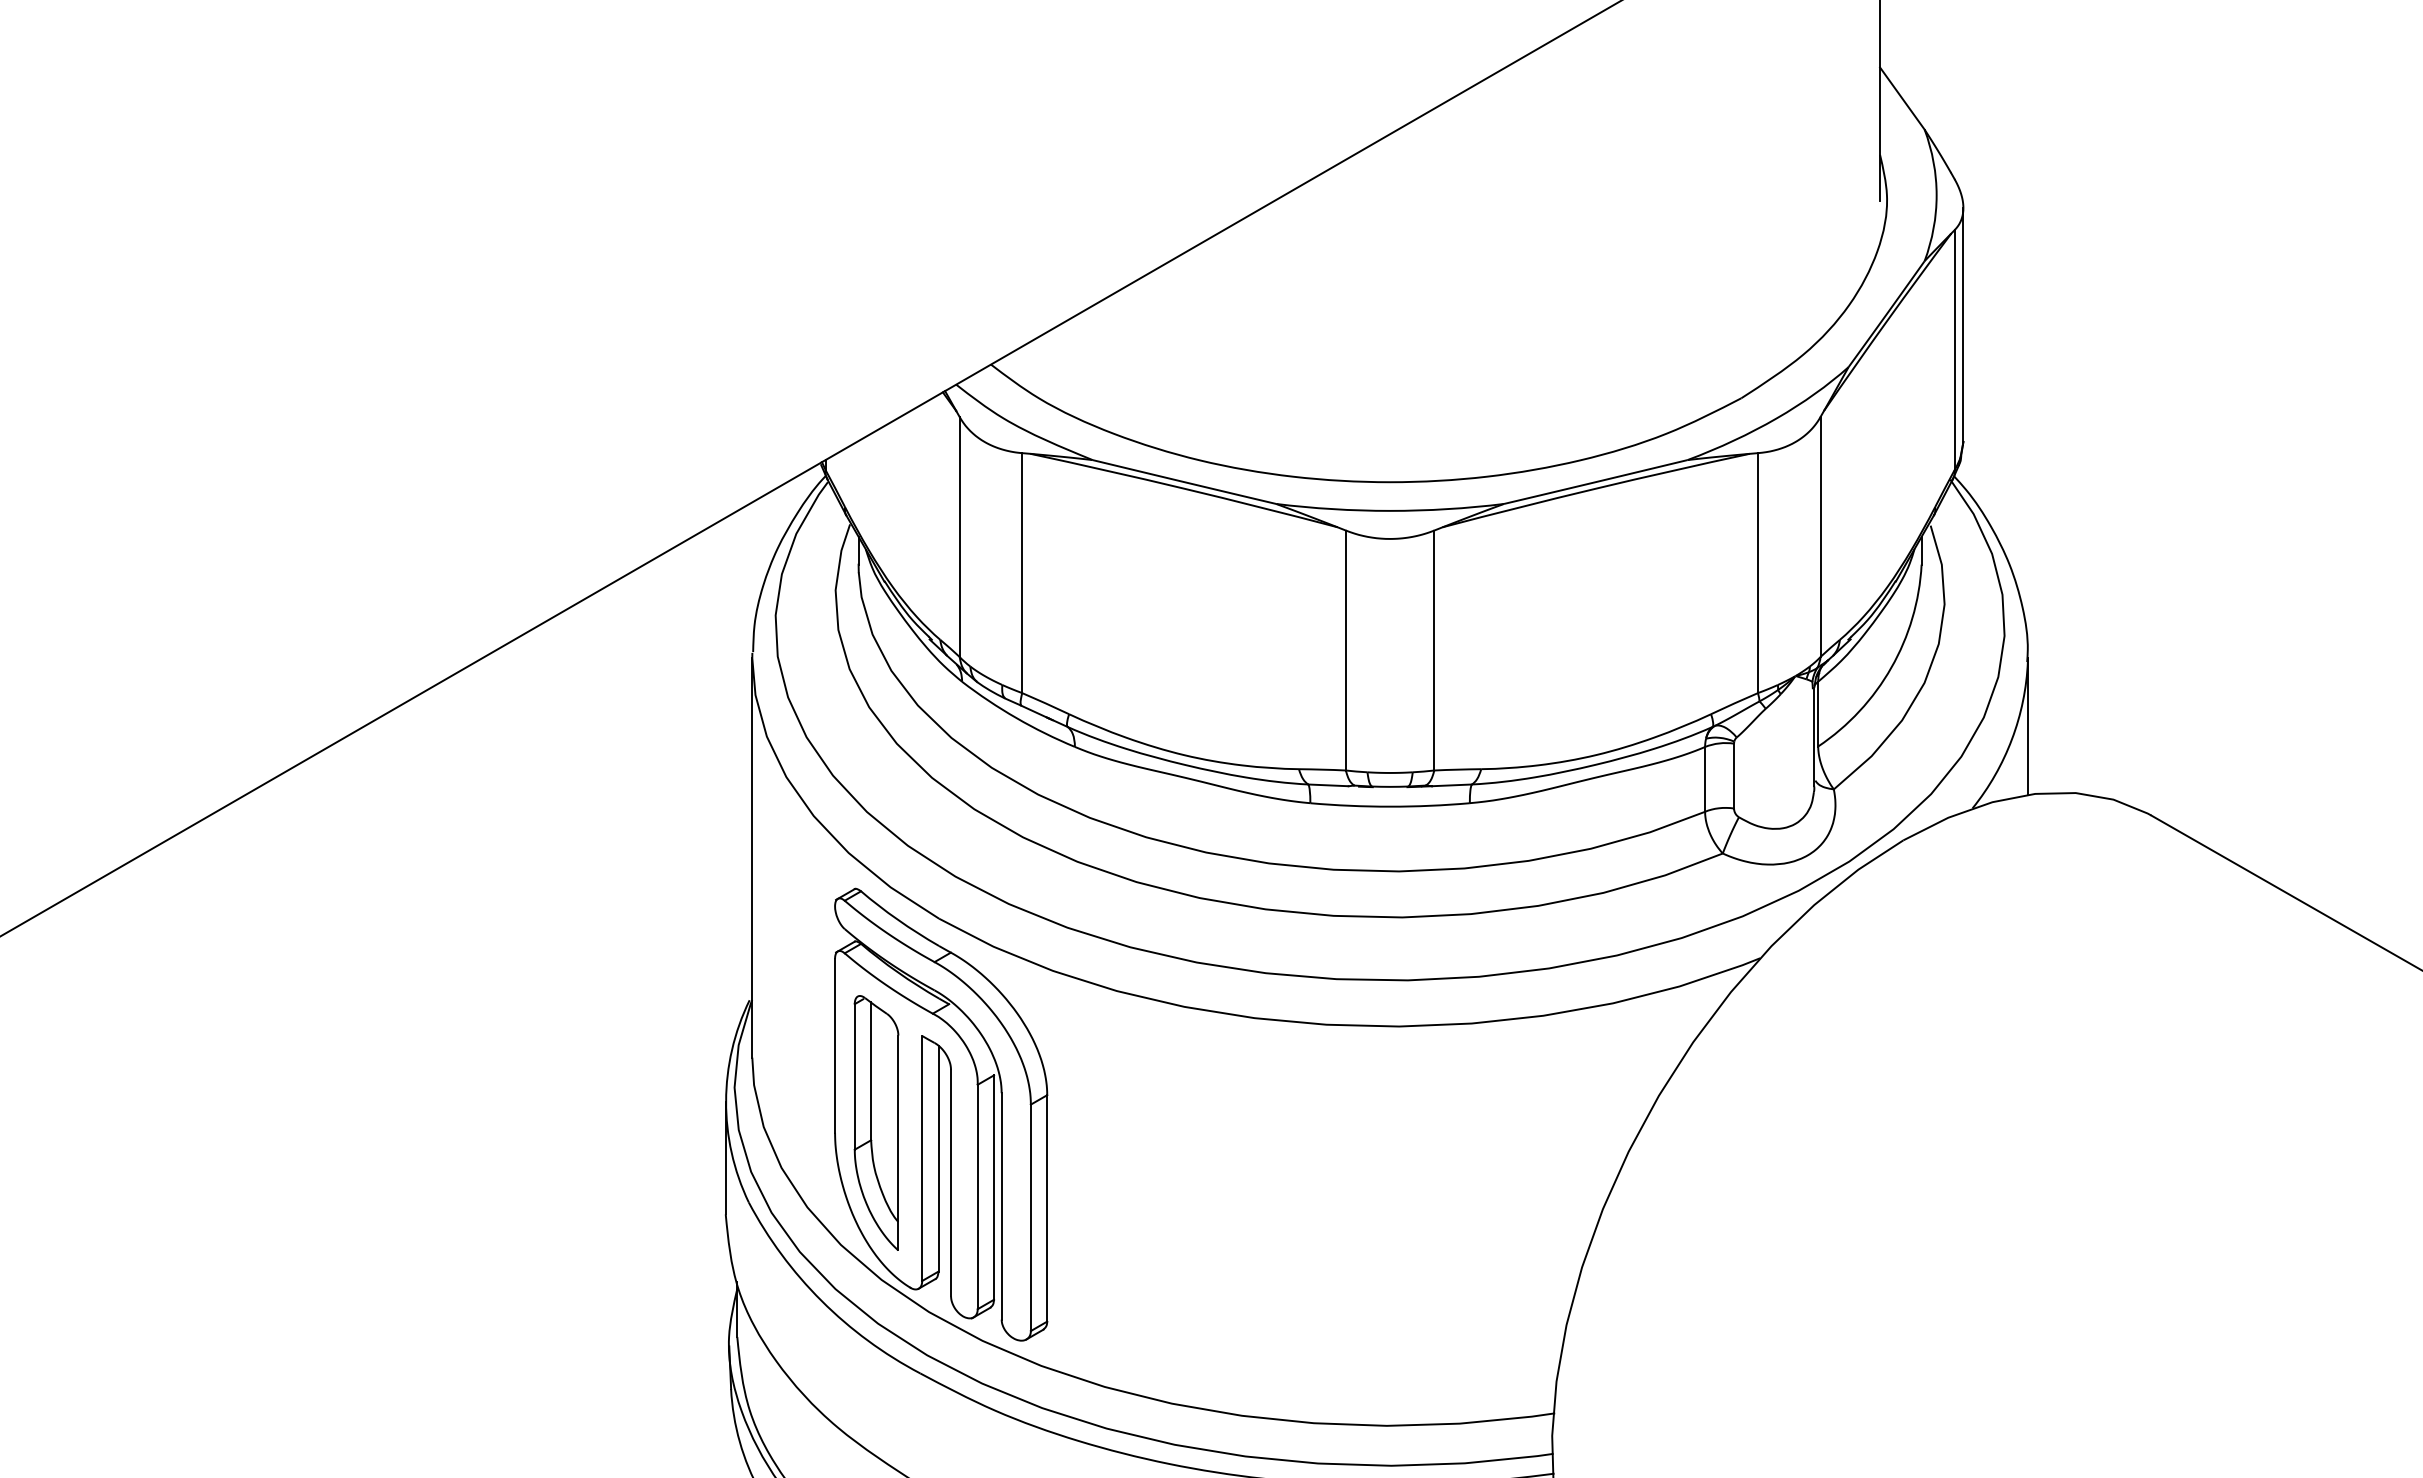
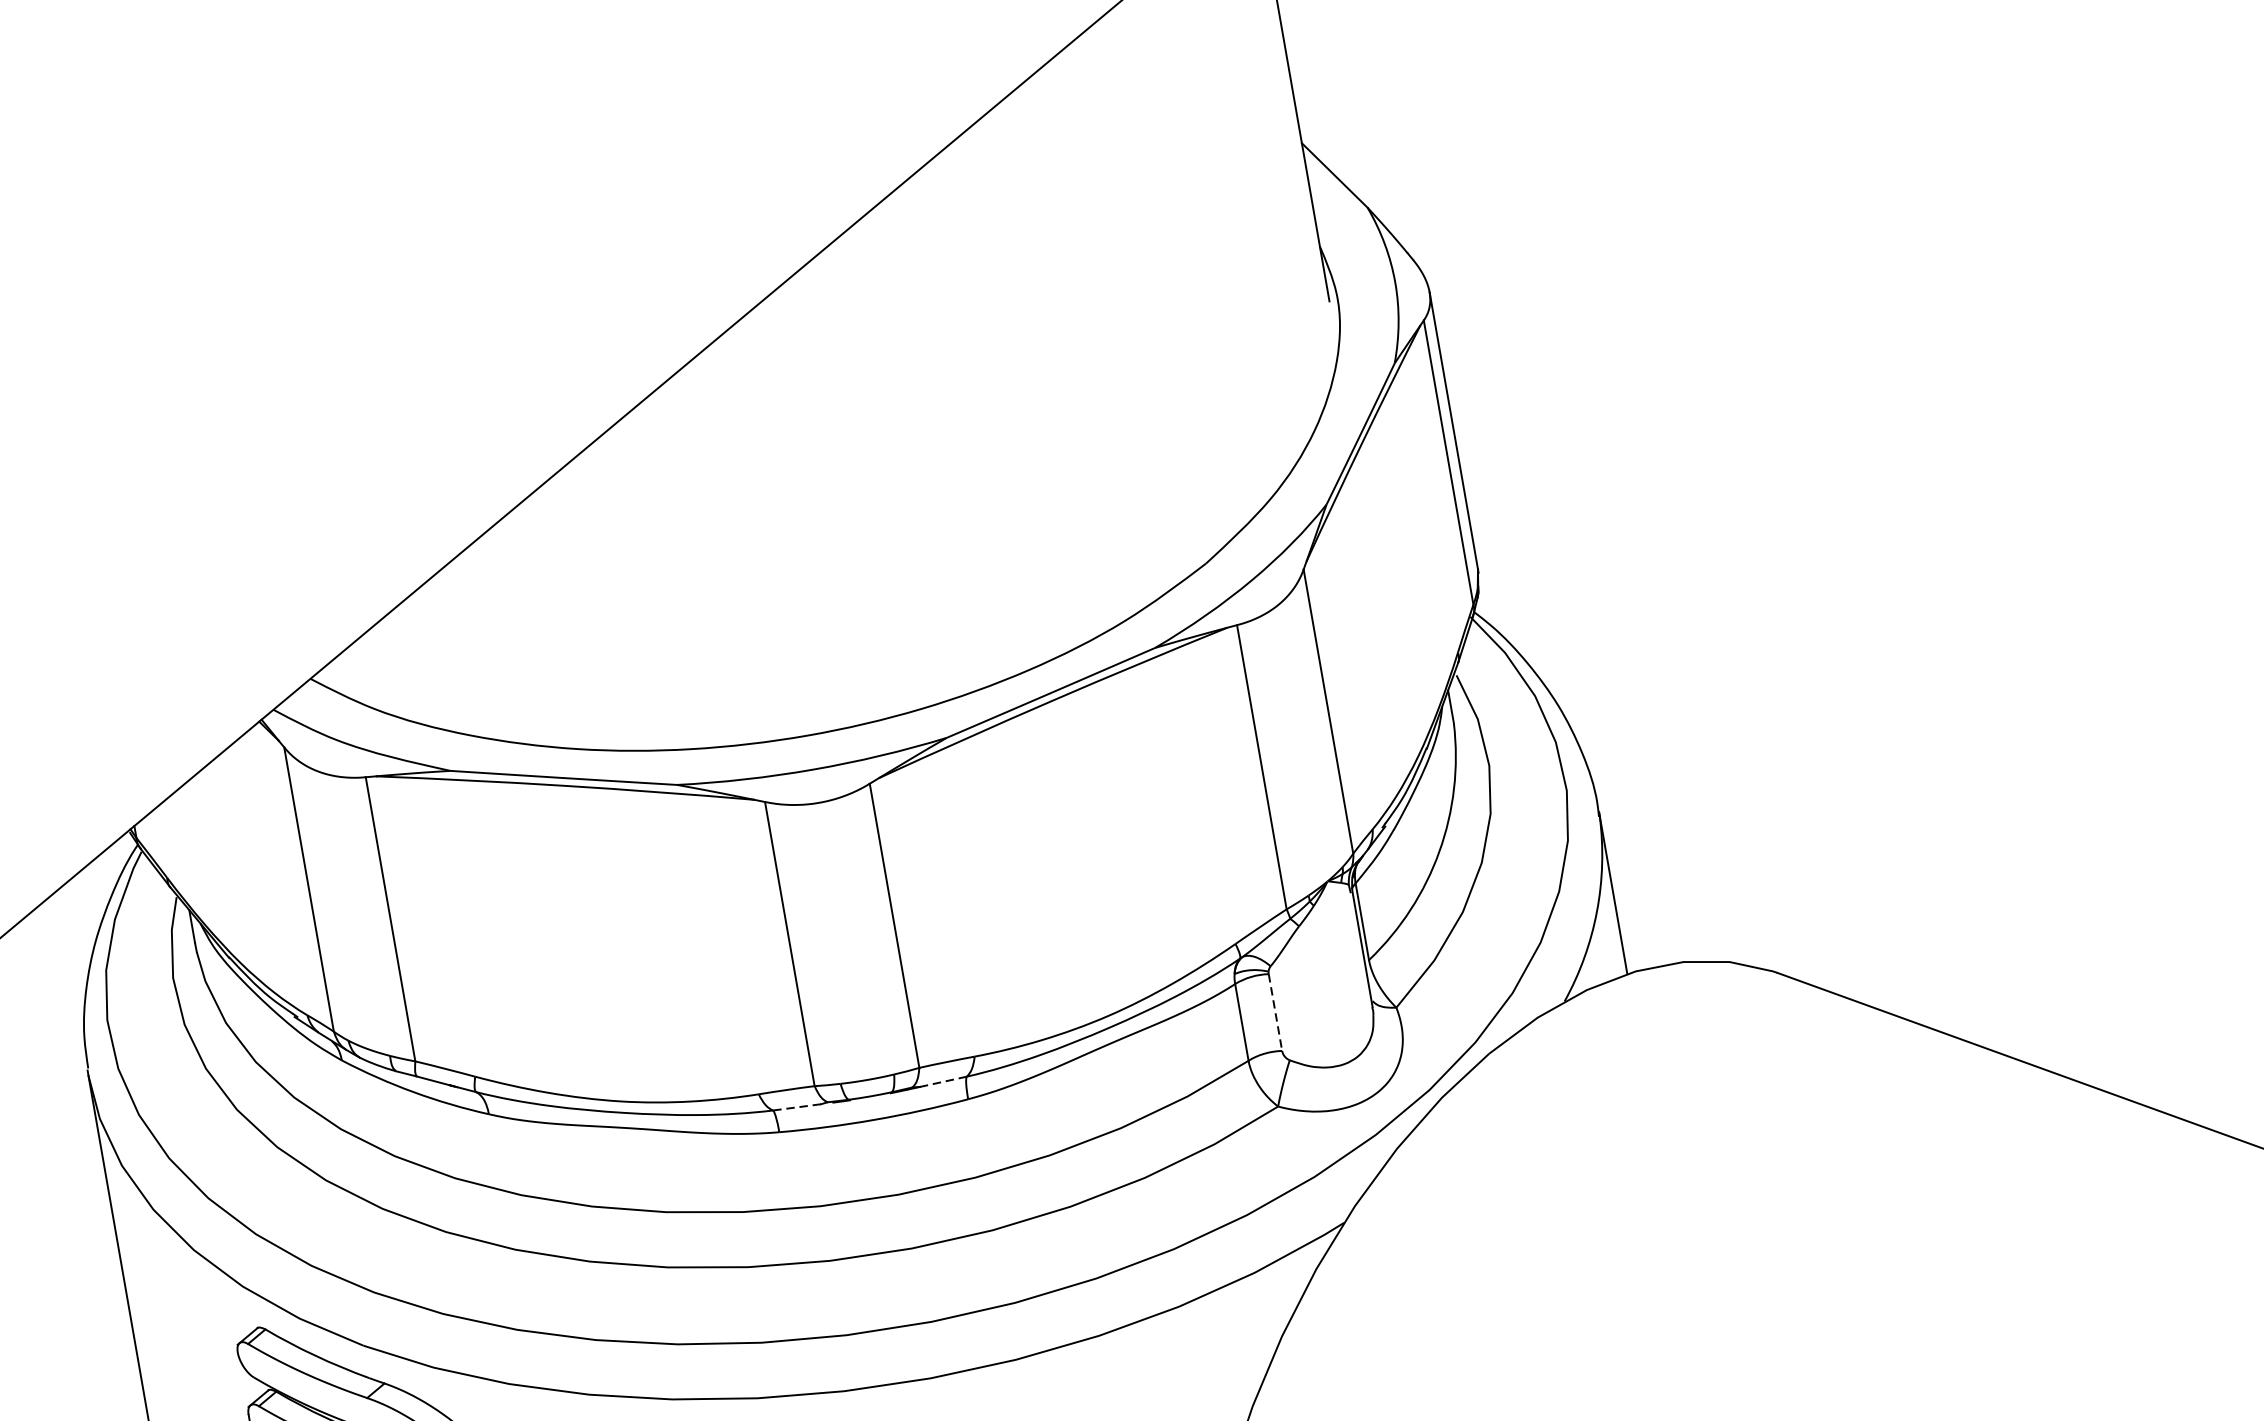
line: (1734, 776) -> (1276, 1012), solid -> dashed
line: (1328, 785) -> (797, 1107), solid -> dashed
line: (1451, 785) -> (942, 1082), solid -> dashed

